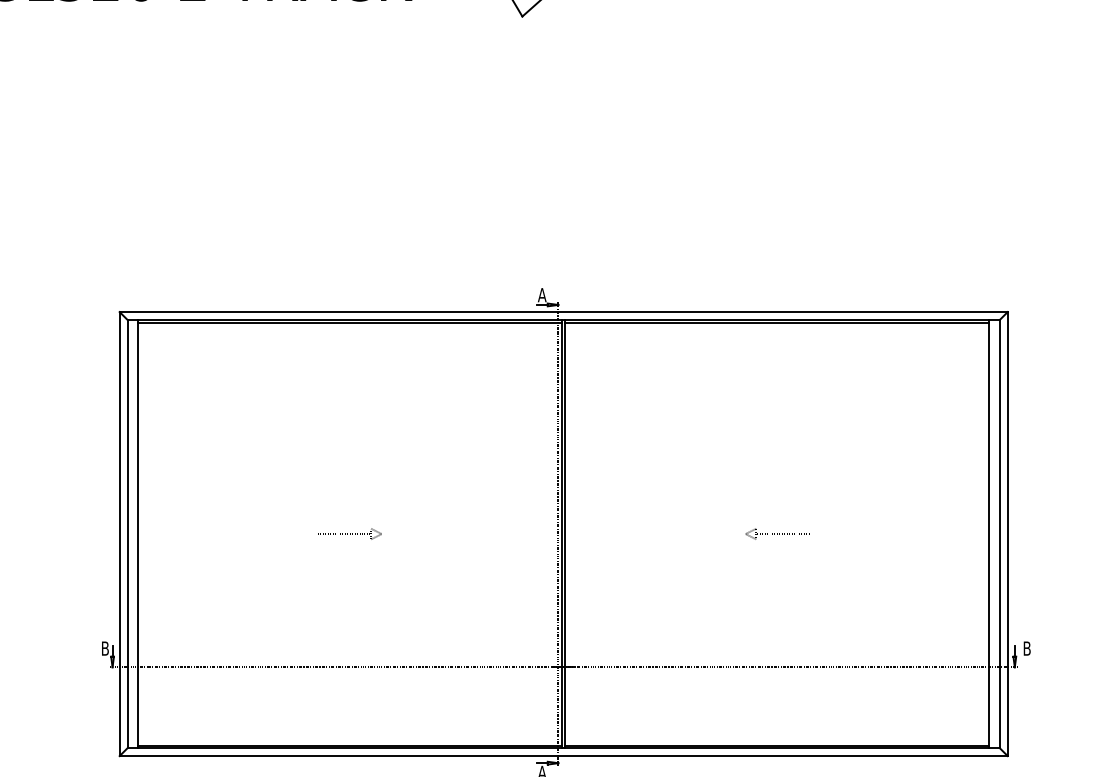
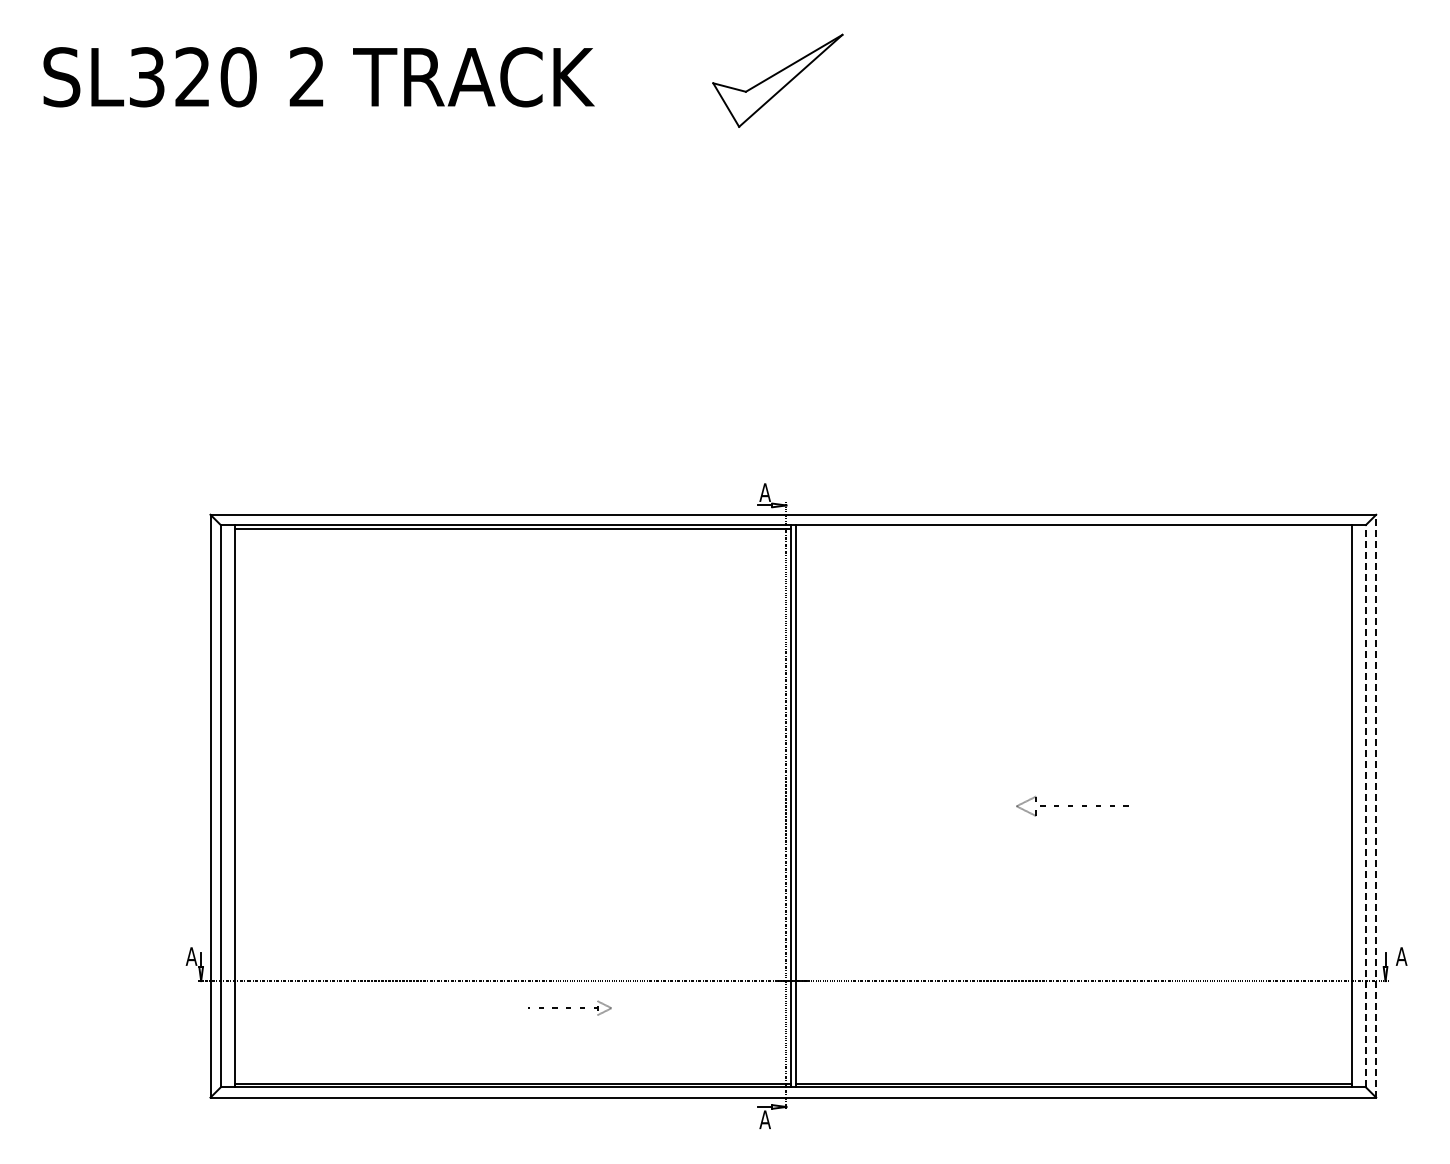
line: (777, 322) -> (1073, 528), removed
part: (349, 533) -> (569, 1007), moved
part: (774, 533) -> (1070, 805), size x1.4
line: (999, 533) -> (1365, 805), solid -> dashed
line: (1007, 533) -> (1376, 805), solid -> dashed
text: (105, 648) -> (191, 956), B -> A
text: (1026, 648) -> (1401, 956), B -> A

